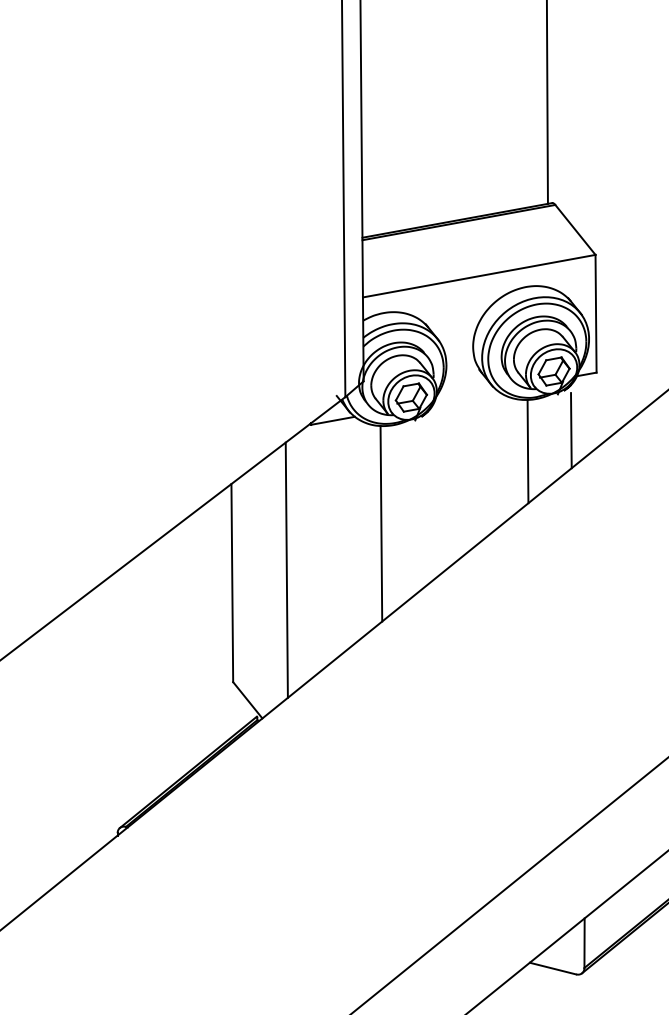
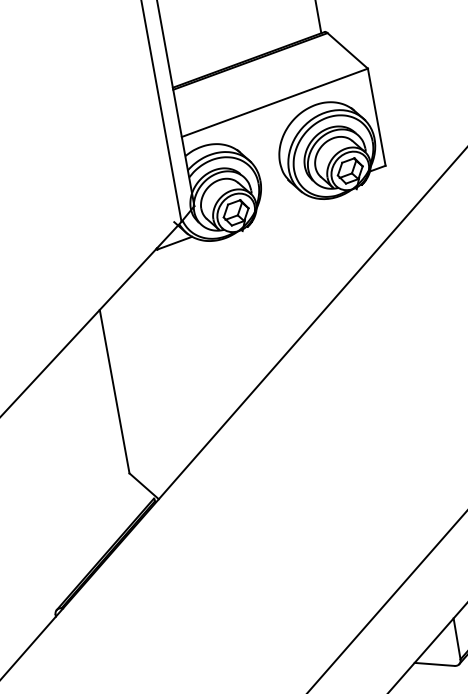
line: (571, 430) -> (373, 217), removed
line: (527, 451) -> (339, 240), removed
line: (381, 523) -> (229, 321), removed
line: (286, 569) -> (157, 372), removed

